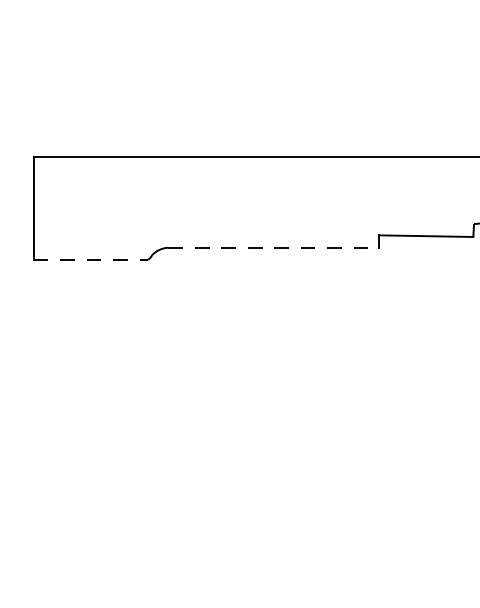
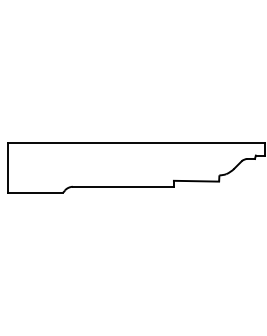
line: (274, 247) -> (123, 186), dashed -> solid
line: (92, 259) -> (36, 192), dashed -> solid

